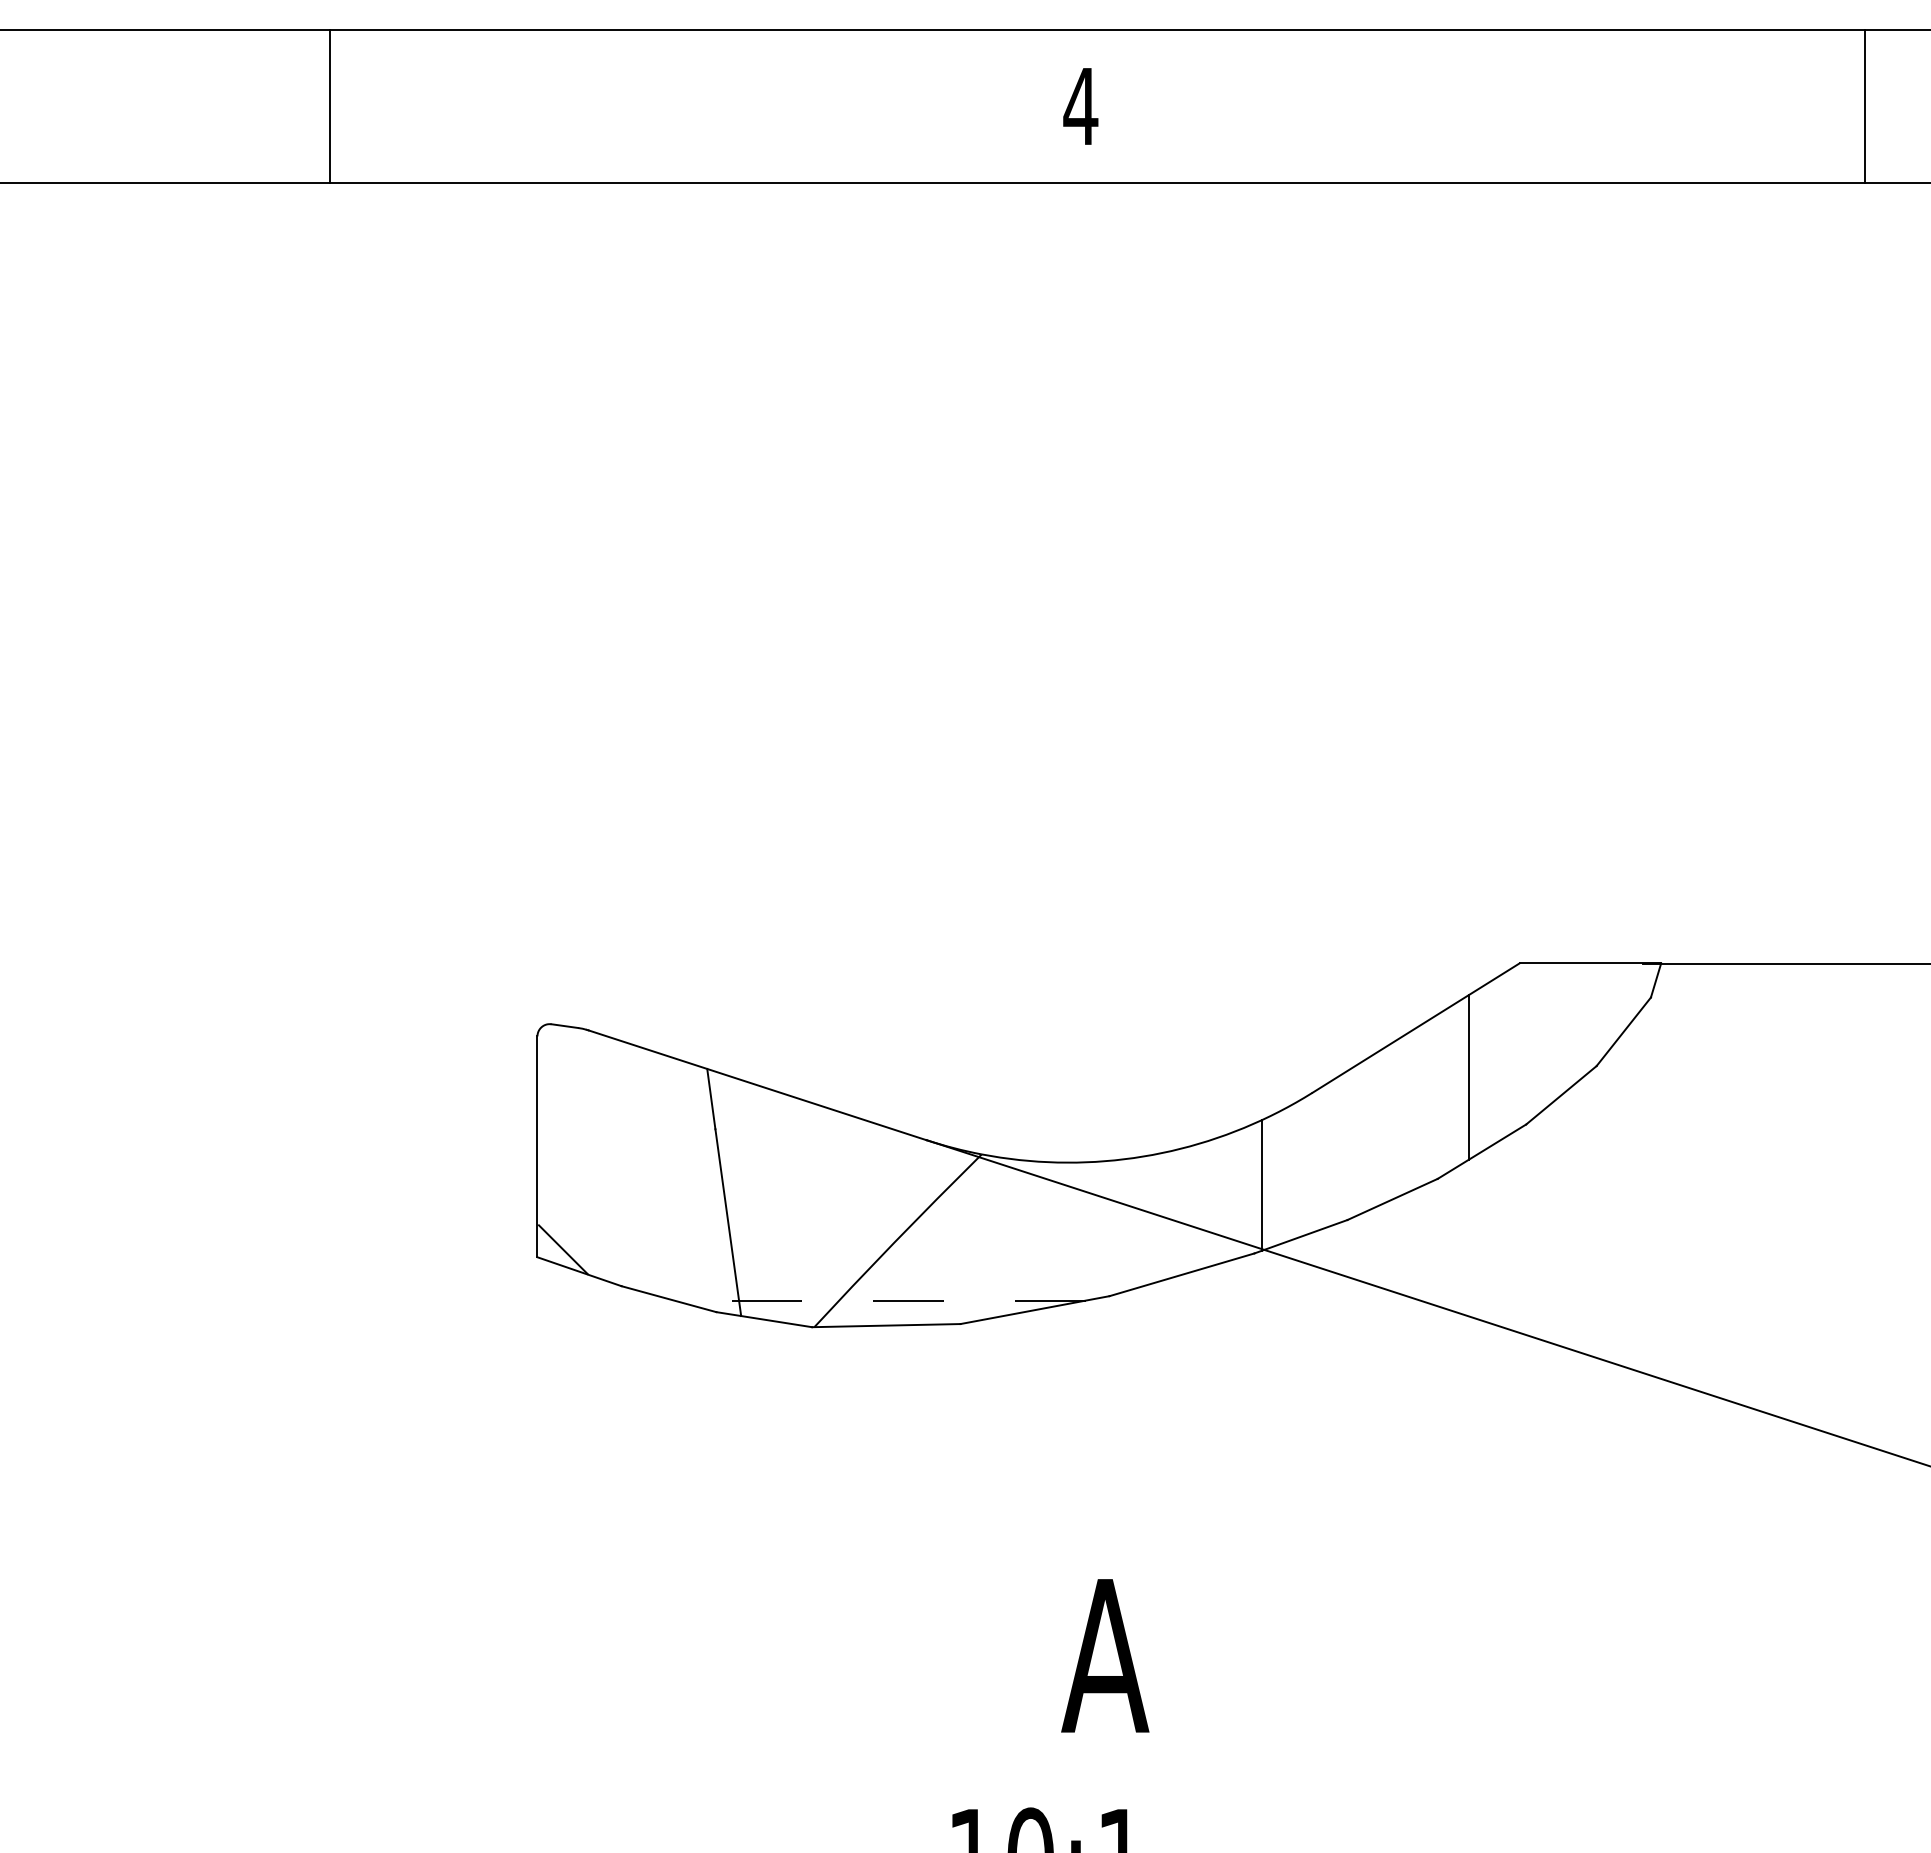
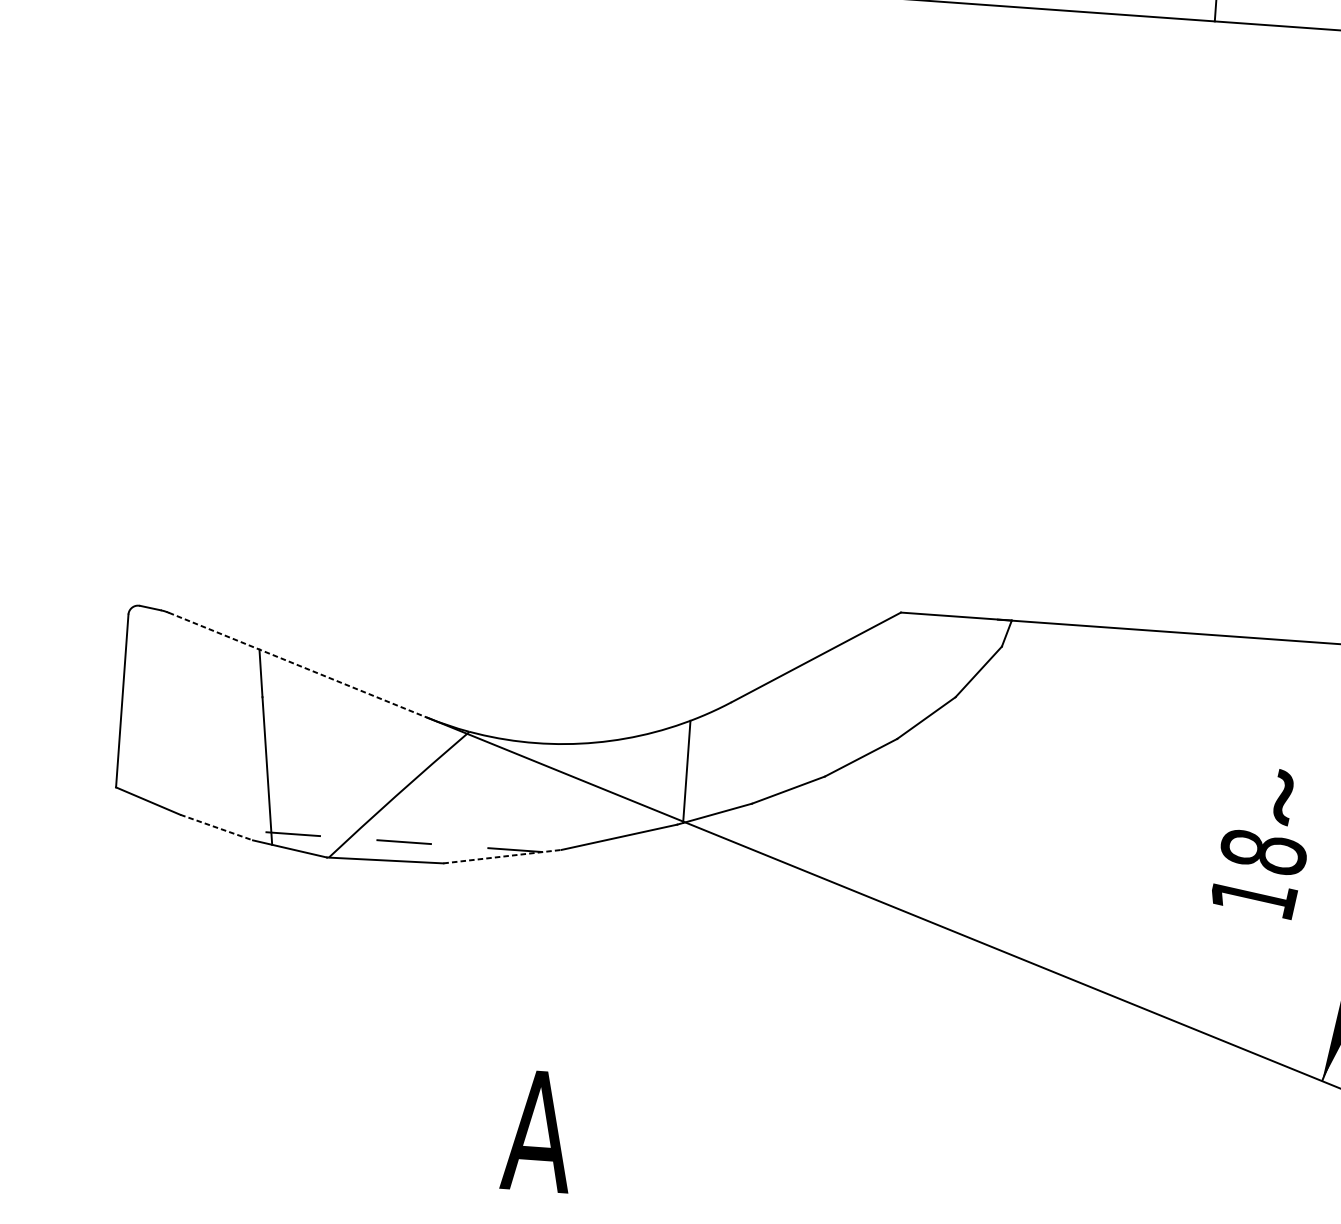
line: (1468, 1077) -> (854, 698), removed
line: (757, 1085) -> (297, 665), solid -> dashed
line: (562, 1248) -> (136, 781), removed
line: (669, 1299) -> (217, 827), solid -> dashed
line: (1035, 1310) -> (502, 856), solid -> dashed

